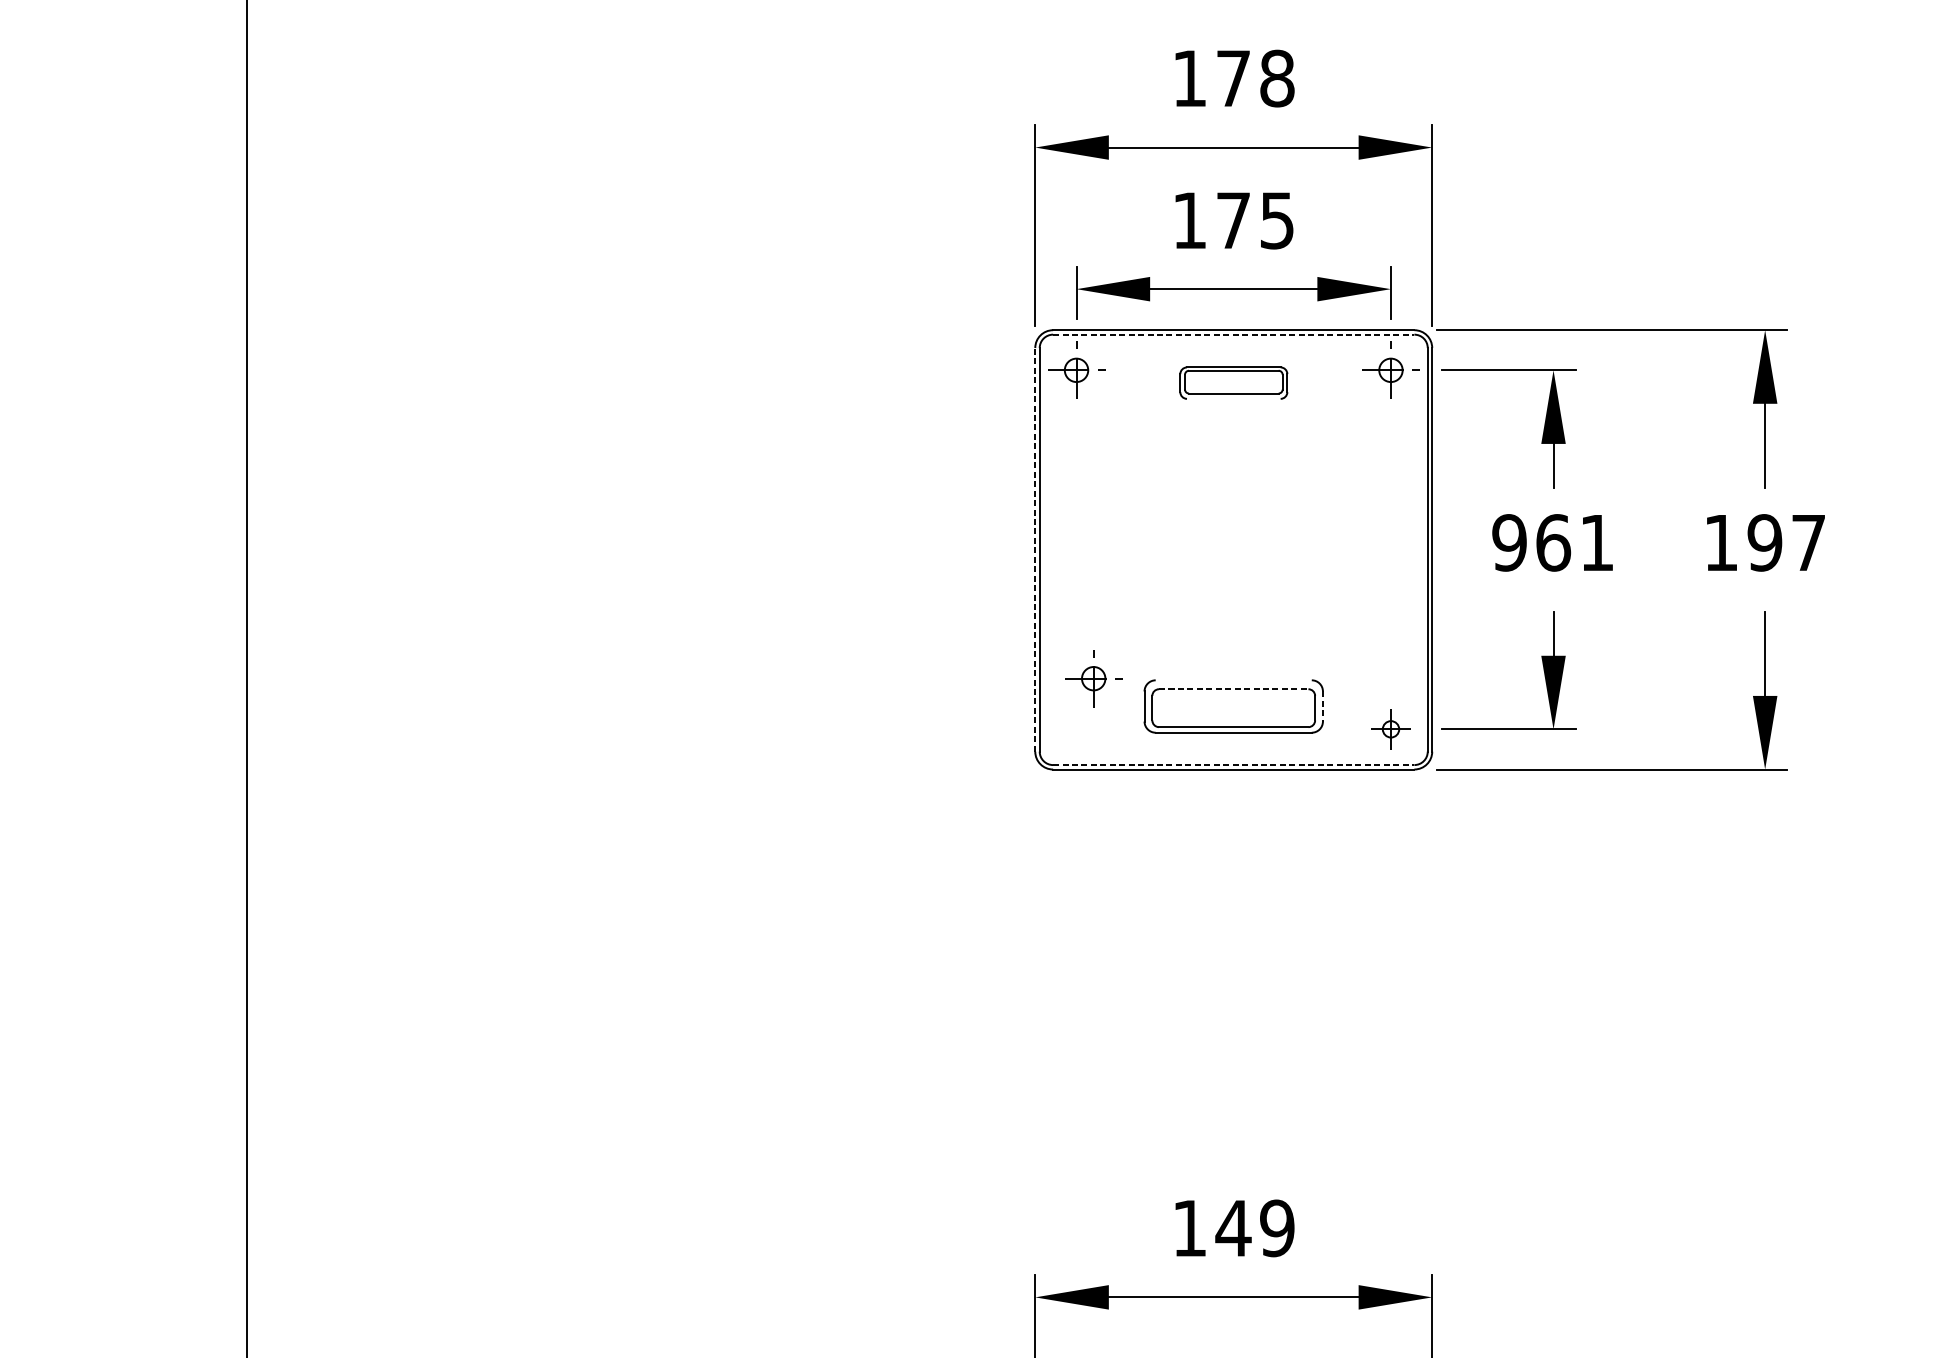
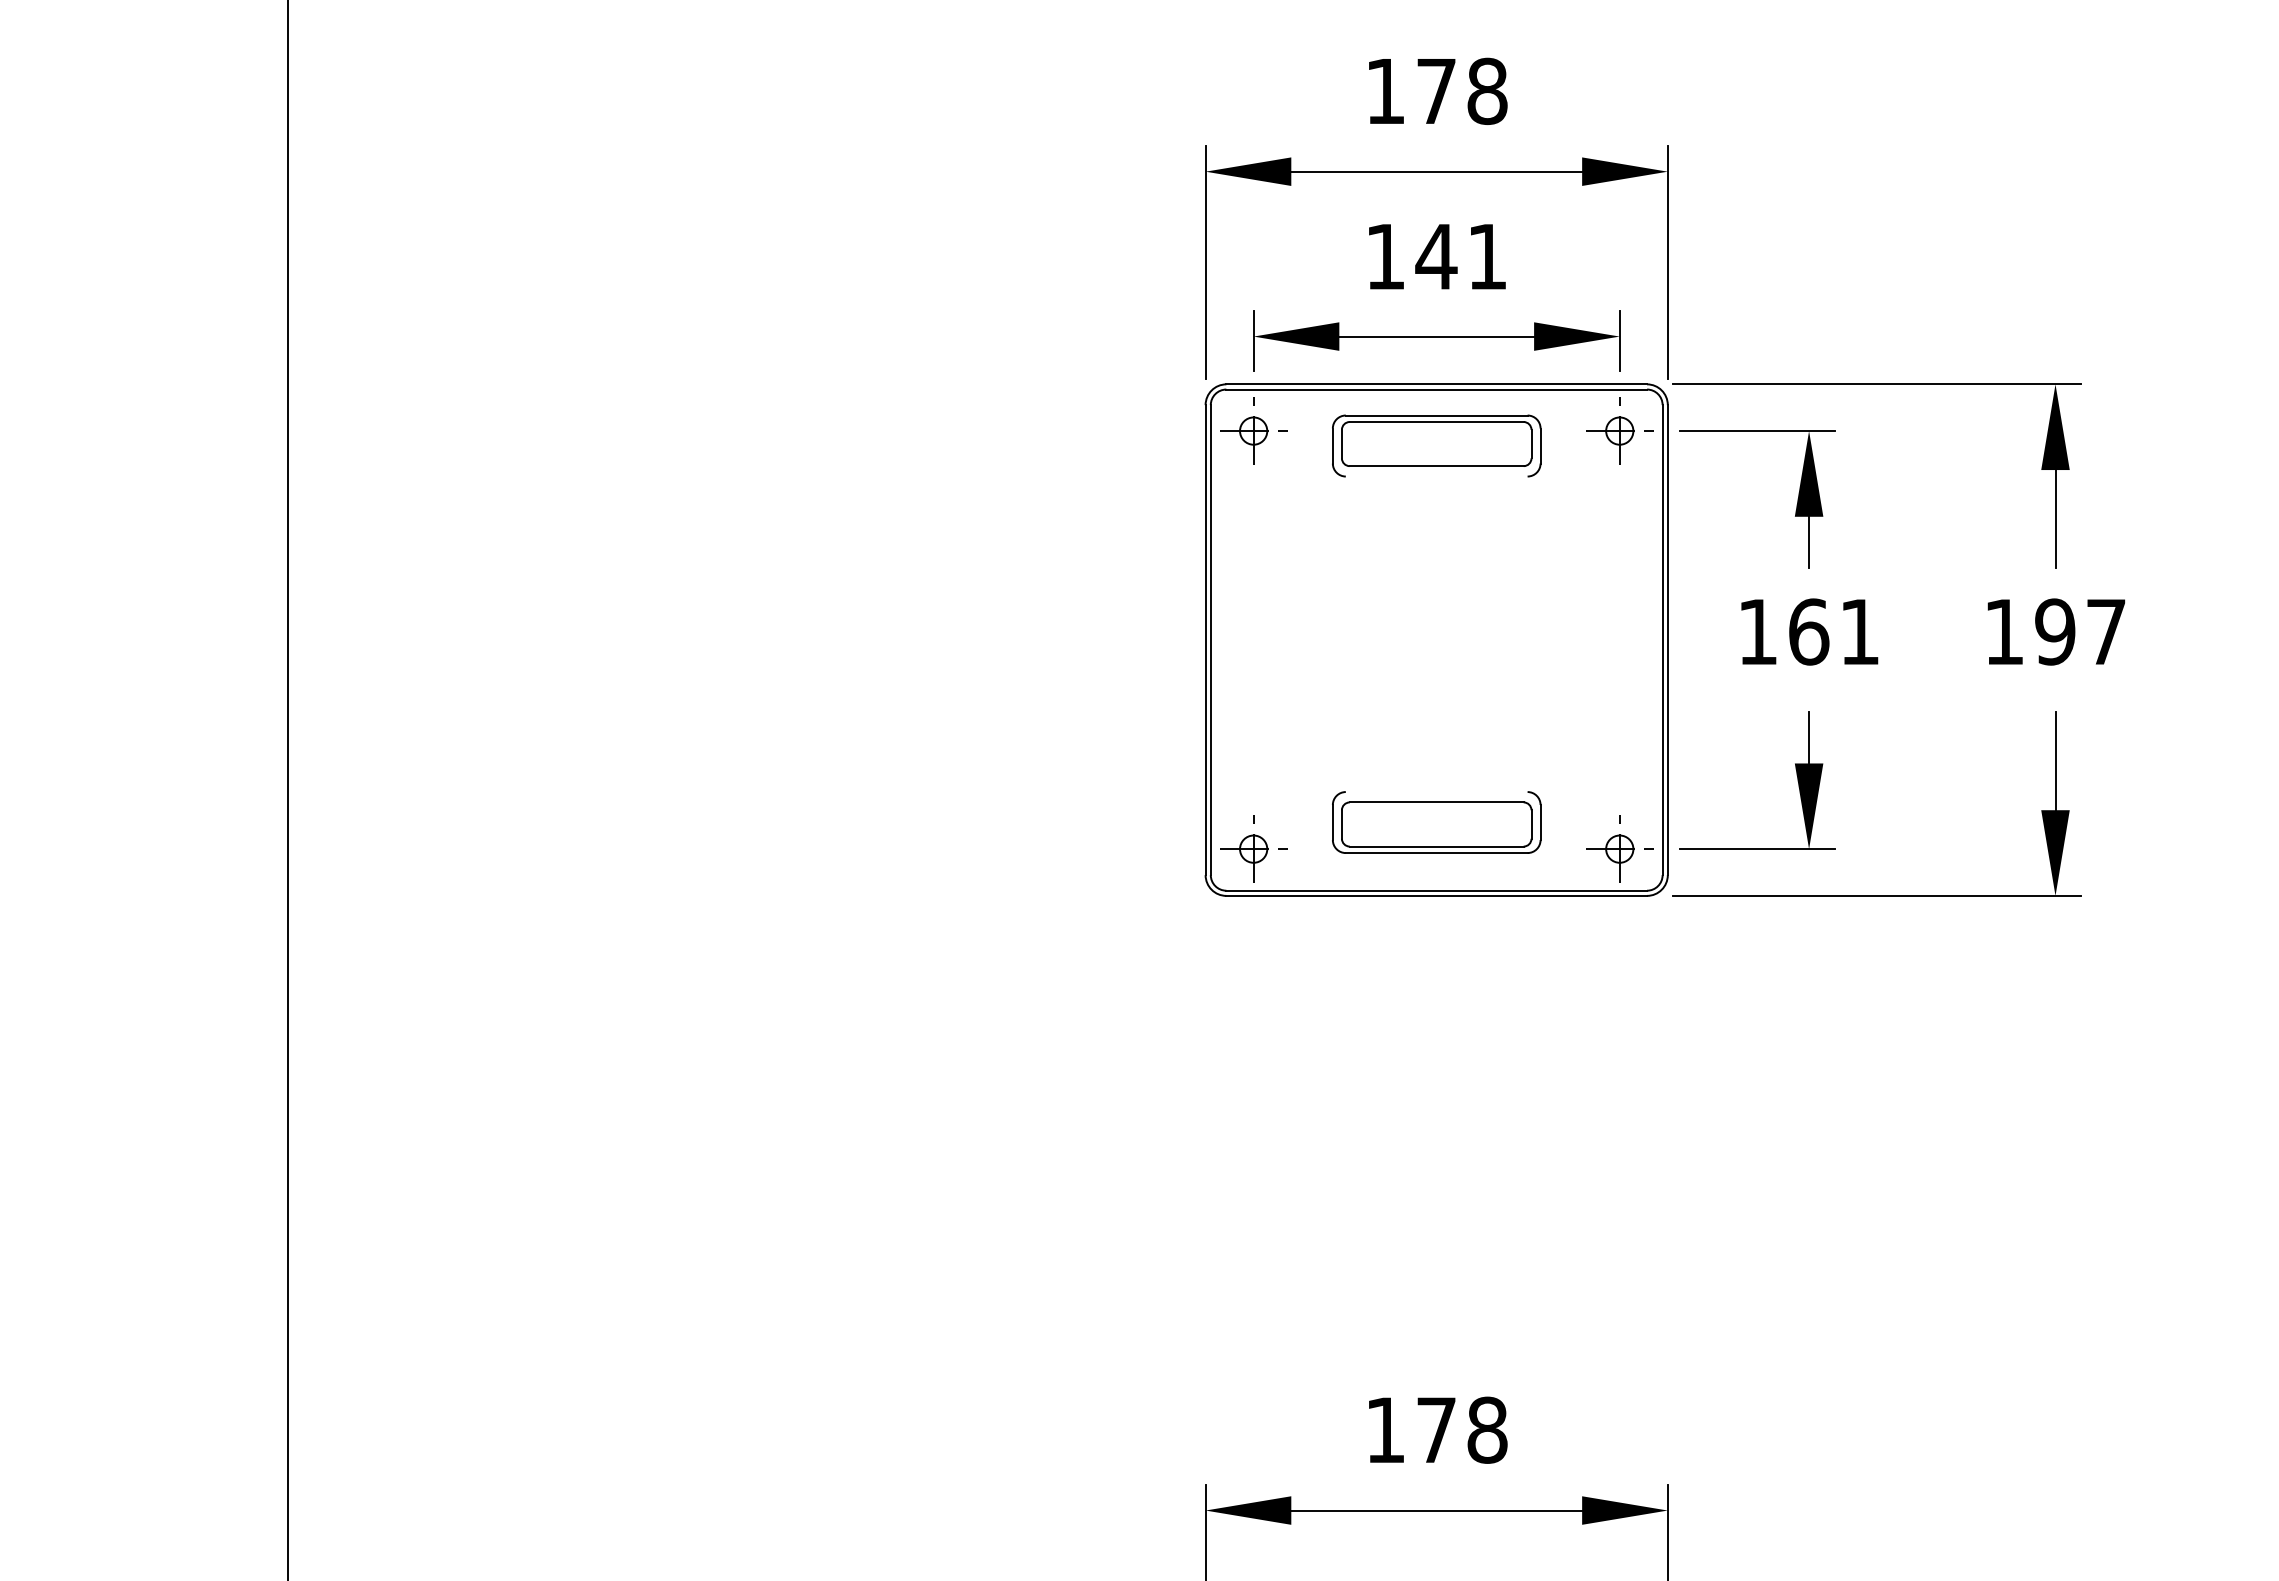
text: (1254, 221) -> (1460, 257), 175 -> 141
line: (1234, 334) -> (1437, 389), dashed -> solid
part: (1233, 382) -> (1436, 445), size x1.67
text: (1509, 542) -> (1757, 631), 961 -> 161
line: (1035, 550) -> (1205, 640), dashed -> solid
part: (1093, 678) -> (1253, 848), moved
line: (1233, 689) -> (1436, 802), dashed -> solid
line: (1322, 706) -> (1540, 822), dashed -> solid
part: (1390, 728) -> (1619, 848), size x1.43
line: (1234, 764) -> (1437, 890), dashed -> solid
text: (1255, 1227) -> (1461, 1429), 149 -> 178

